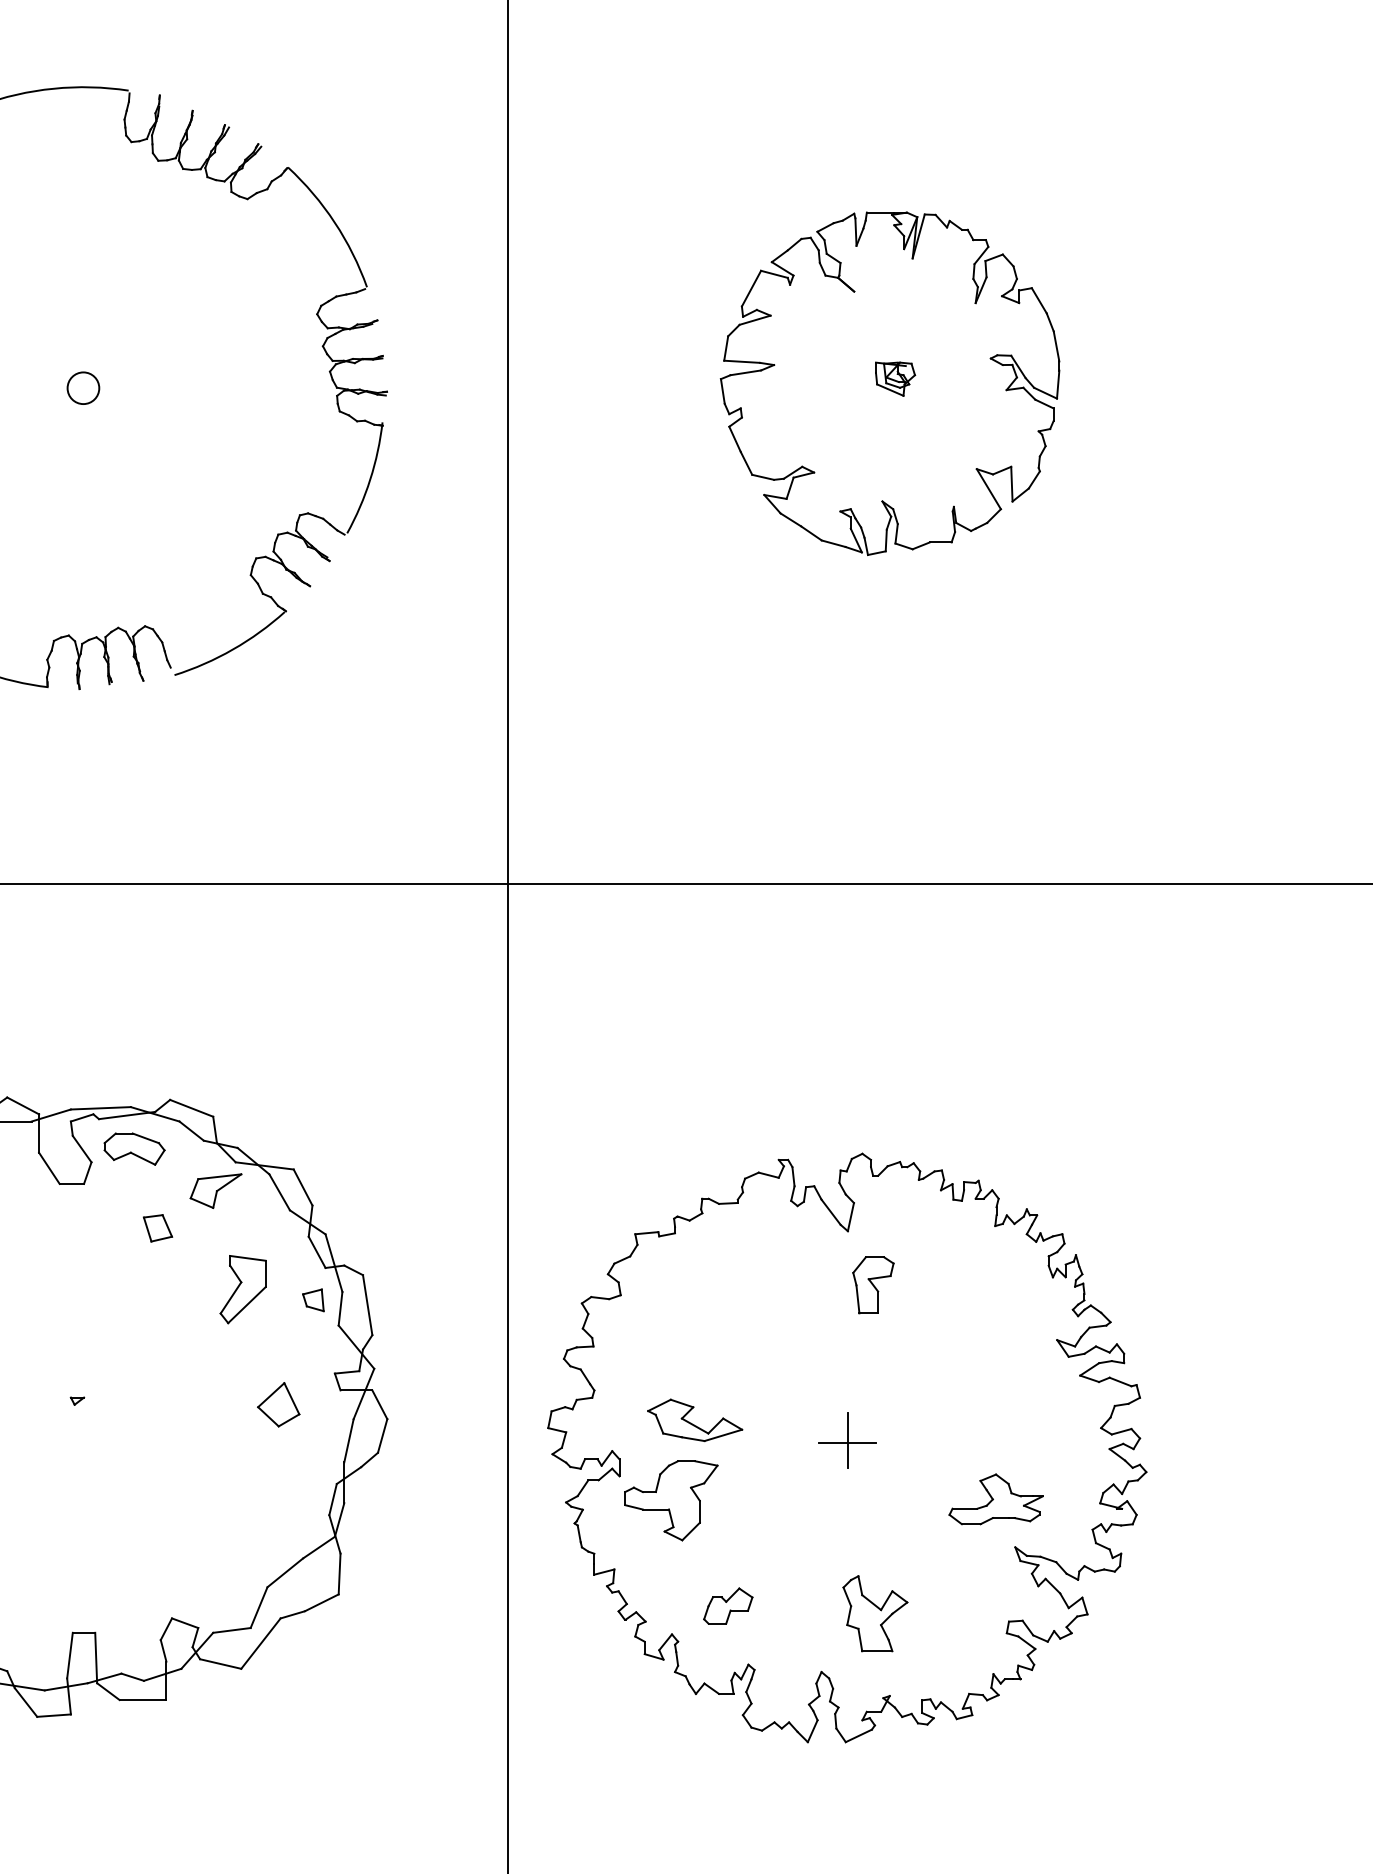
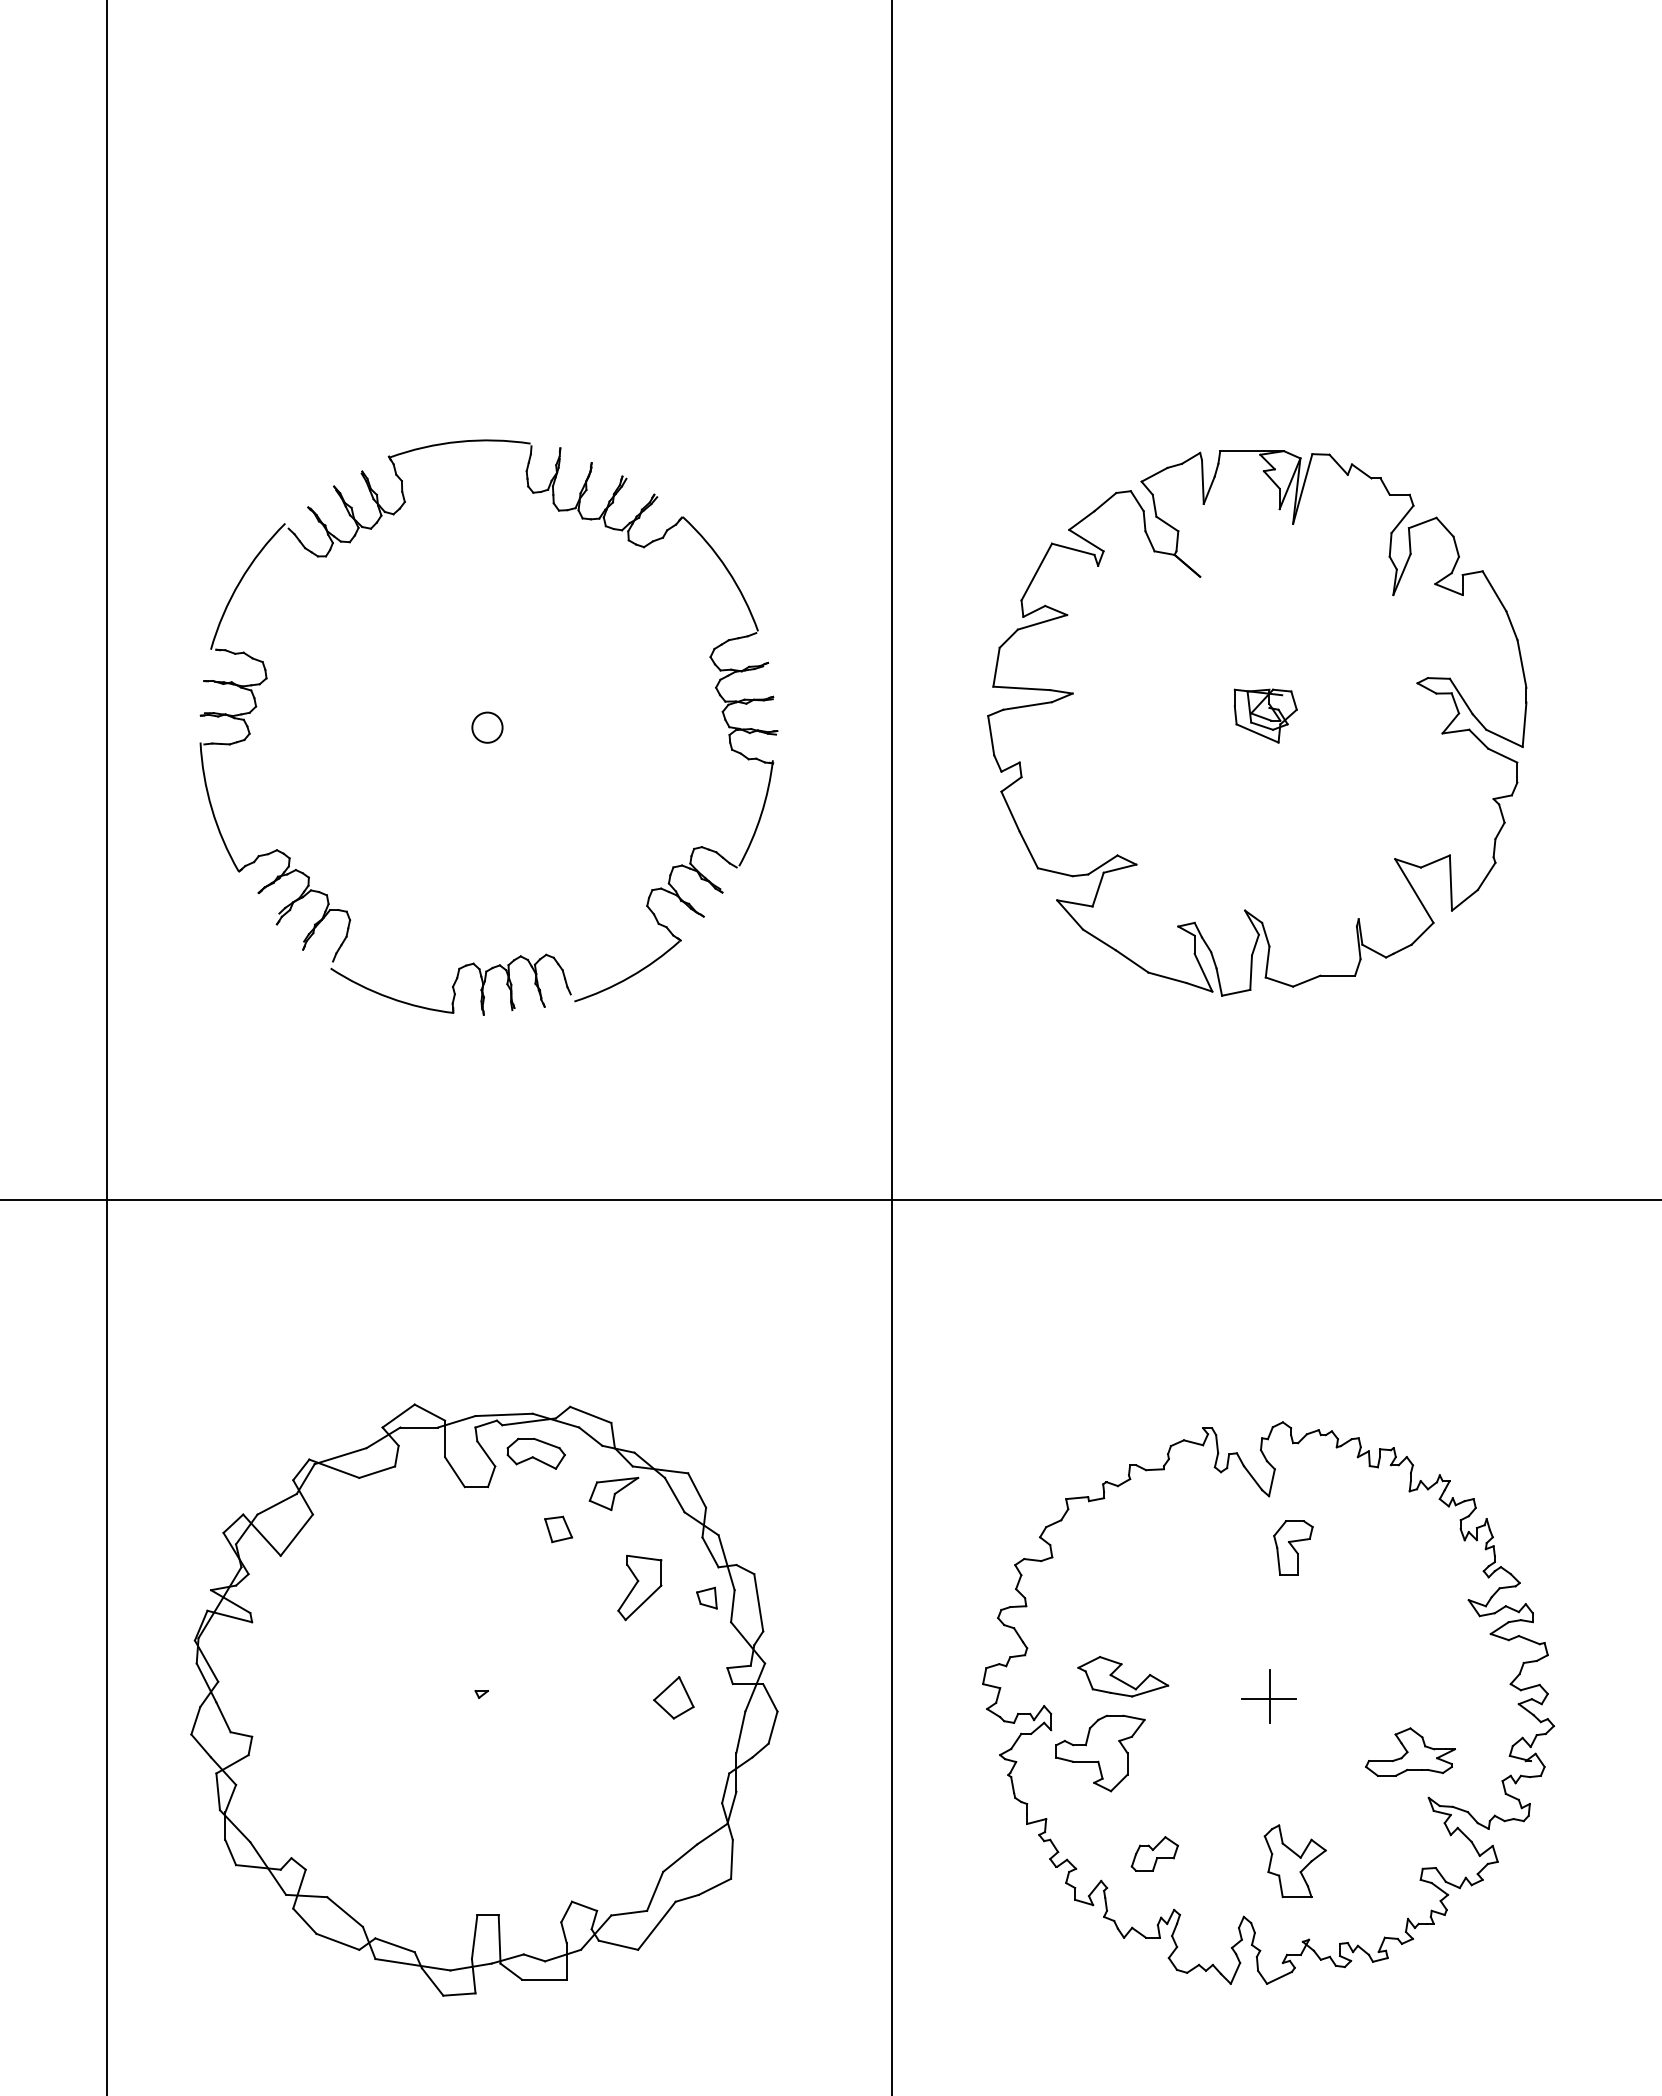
part: (890, 383) -> (1257, 723), size x1.67
part: (847, 1447) -> (1268, 1702), moved

